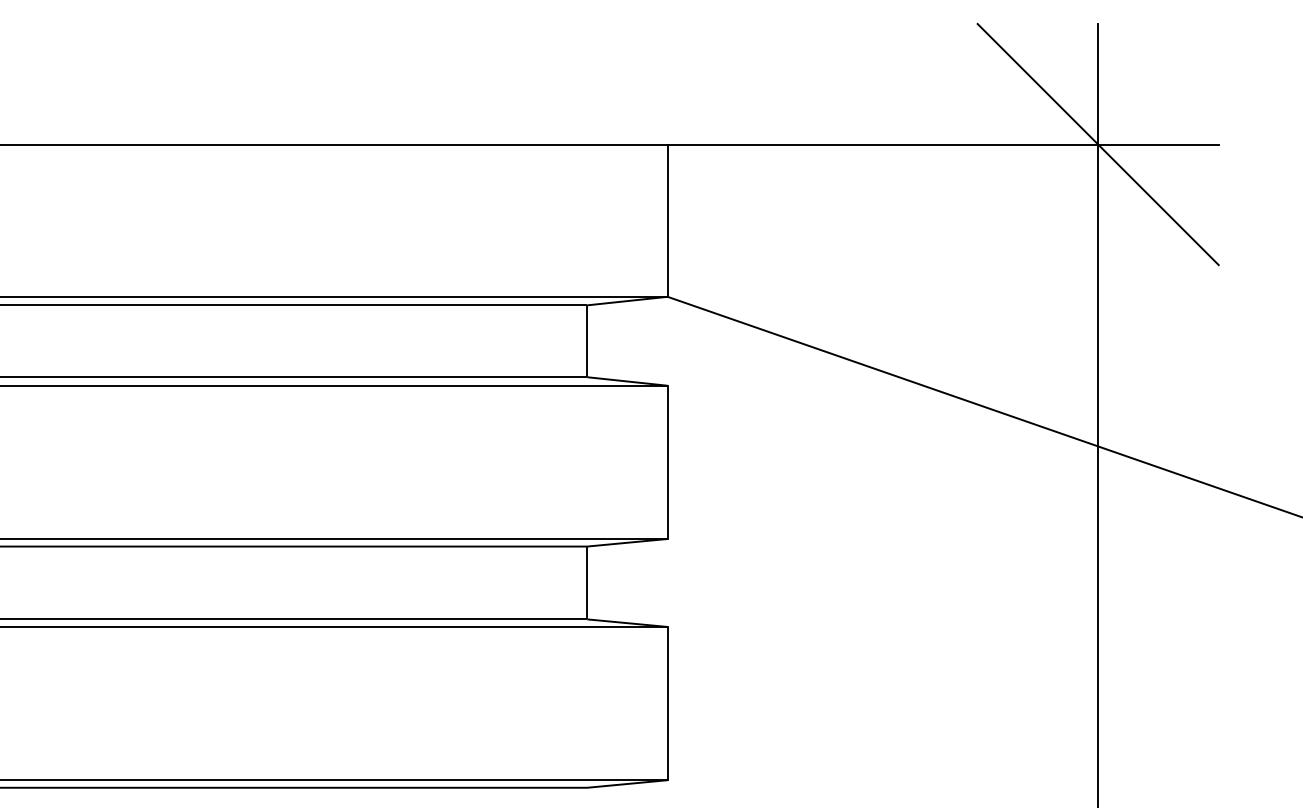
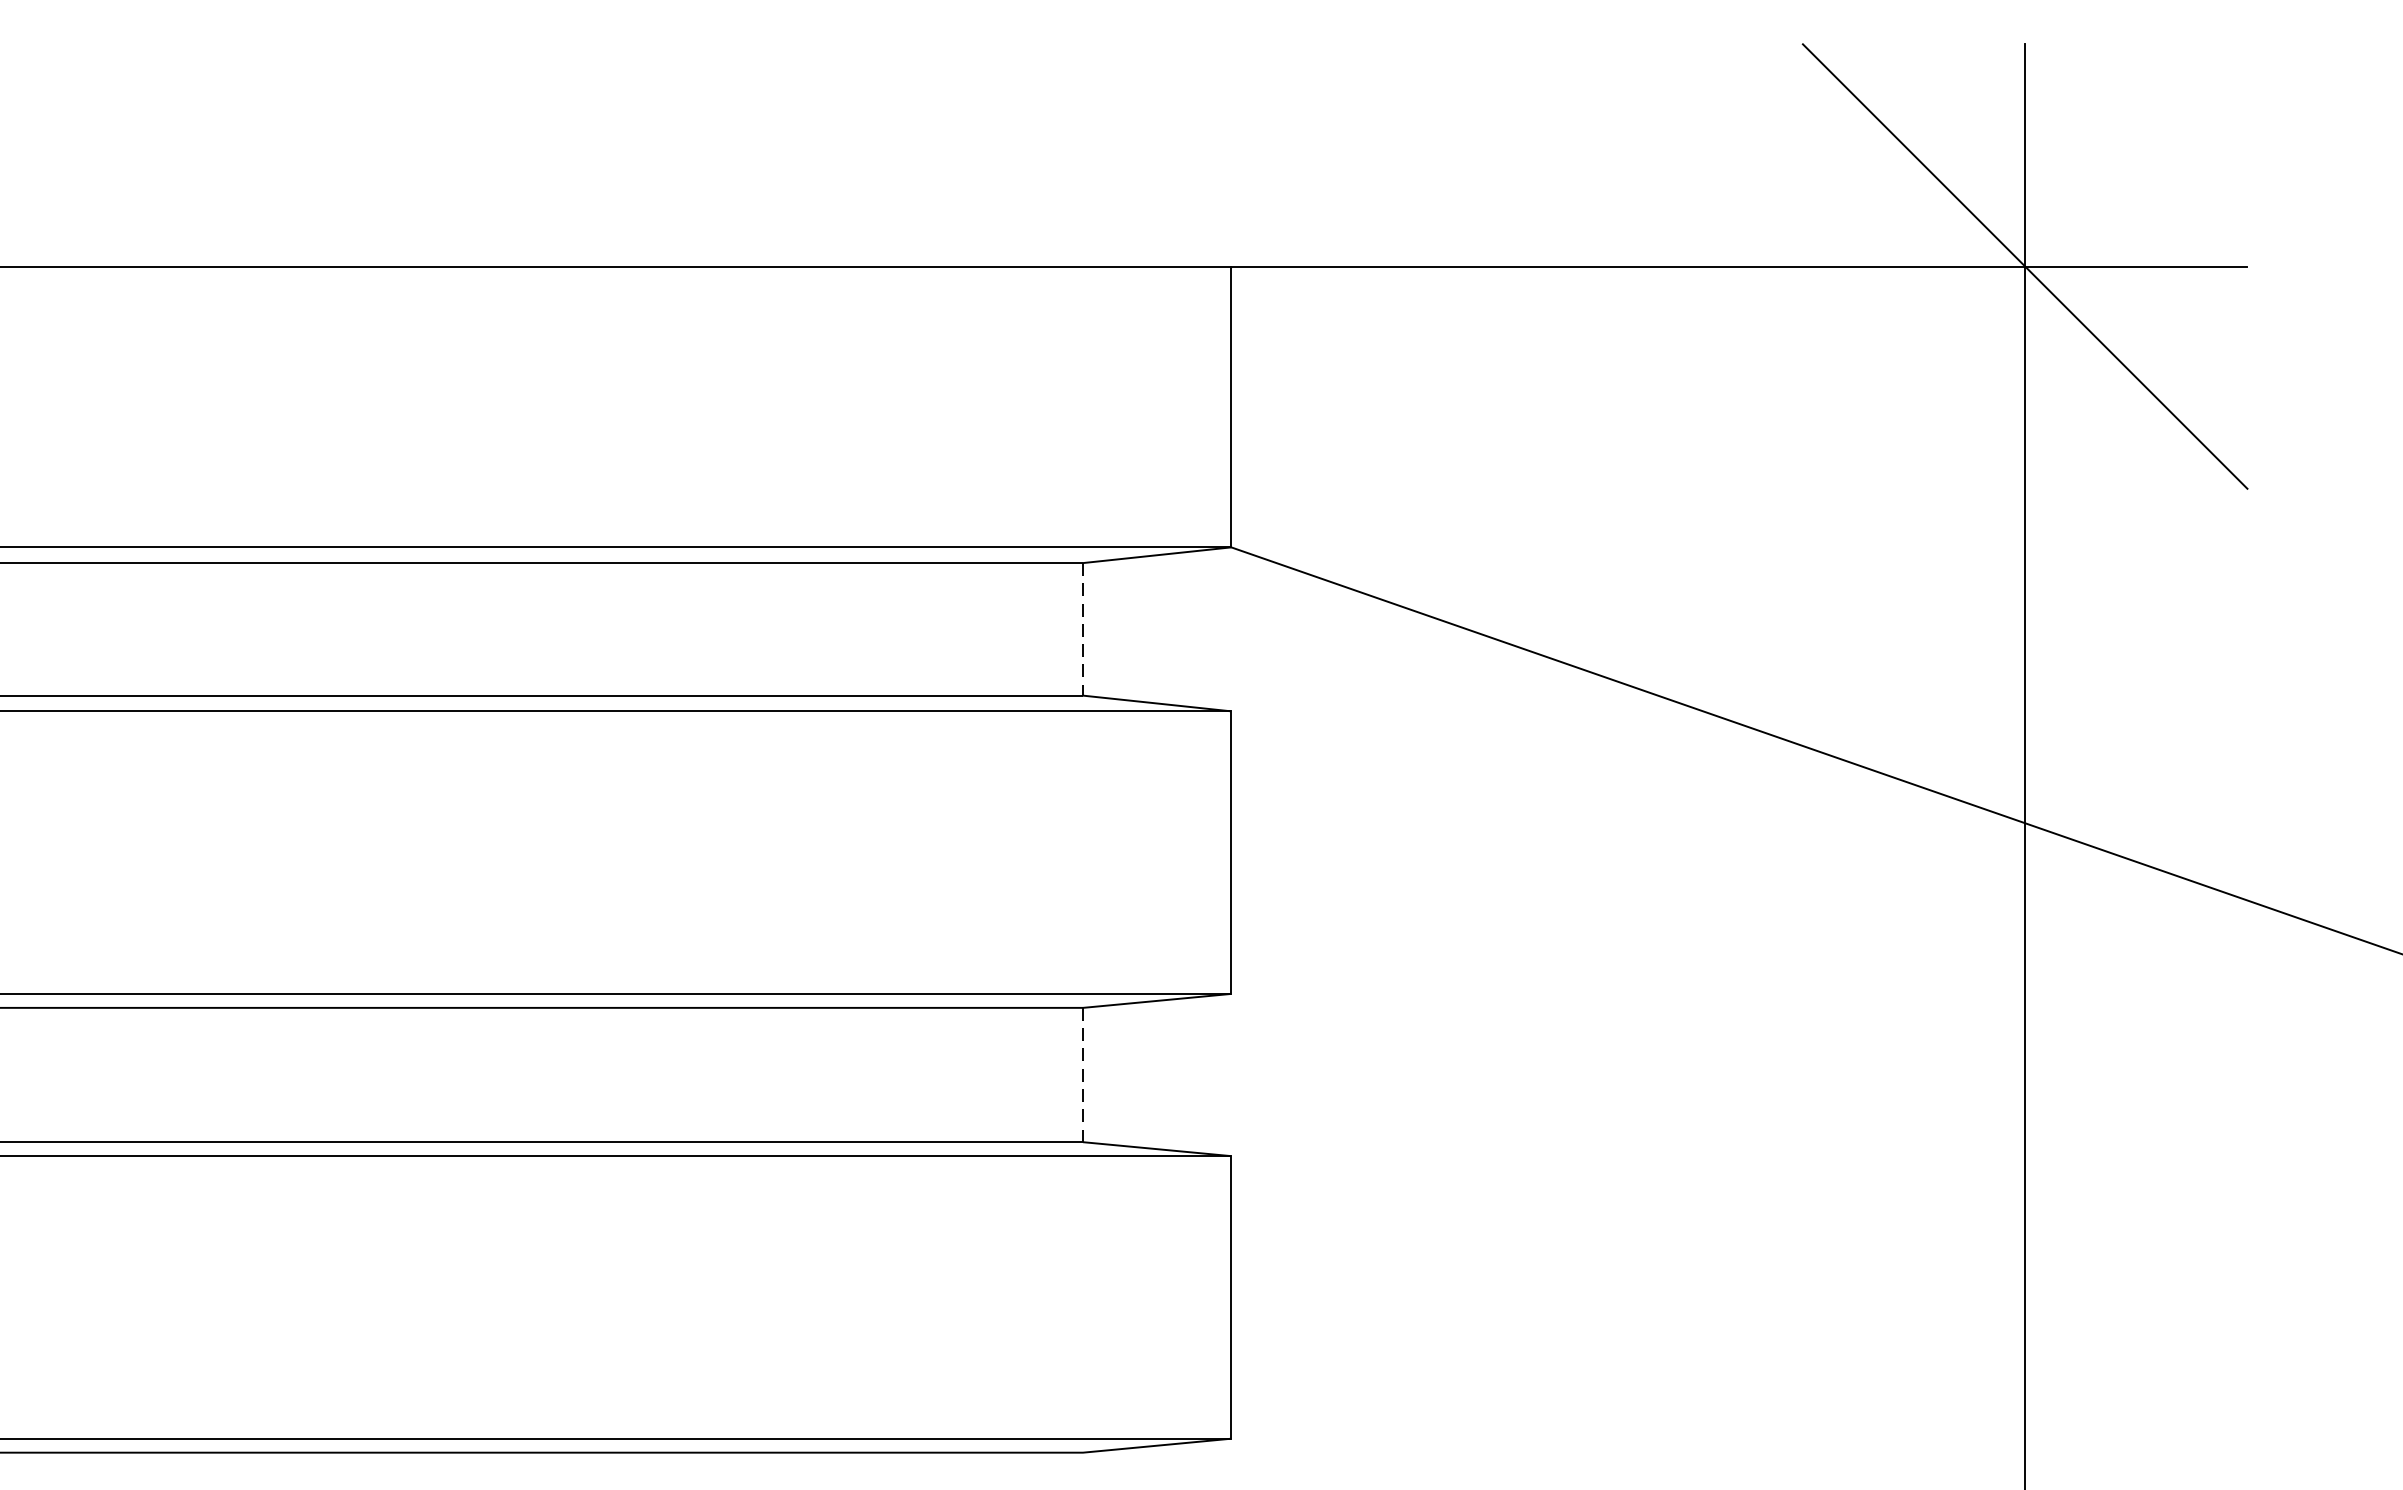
line: (587, 341) -> (1083, 629), solid -> dashed
line: (587, 583) -> (1083, 1075), solid -> dashed

